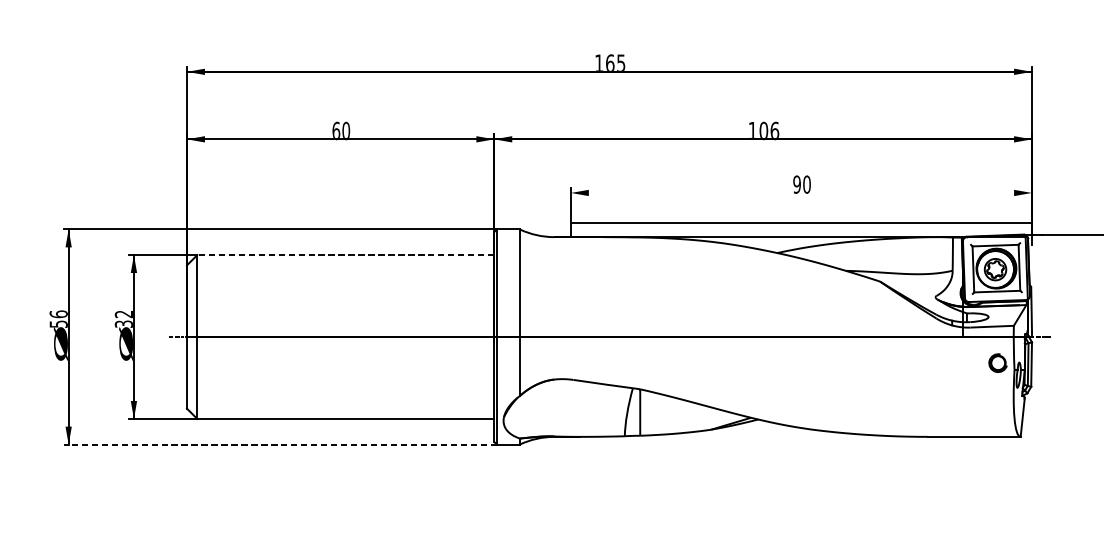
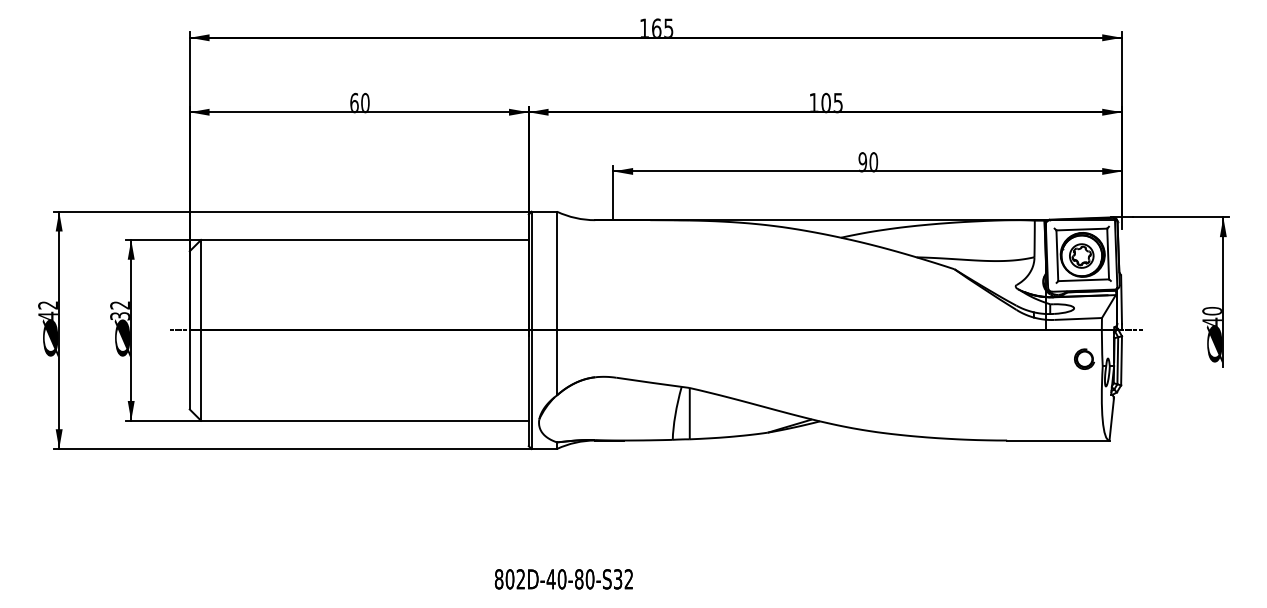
text: (775, 130) -> (838, 102), 106 -> 105
line: (801, 222) -> (867, 171), moved
line: (345, 254) -> (364, 239), dashed -> solid
text: (58, 319) -> (47, 310), 56 -> 42
line: (280, 445) -> (292, 449), dashed -> solid

